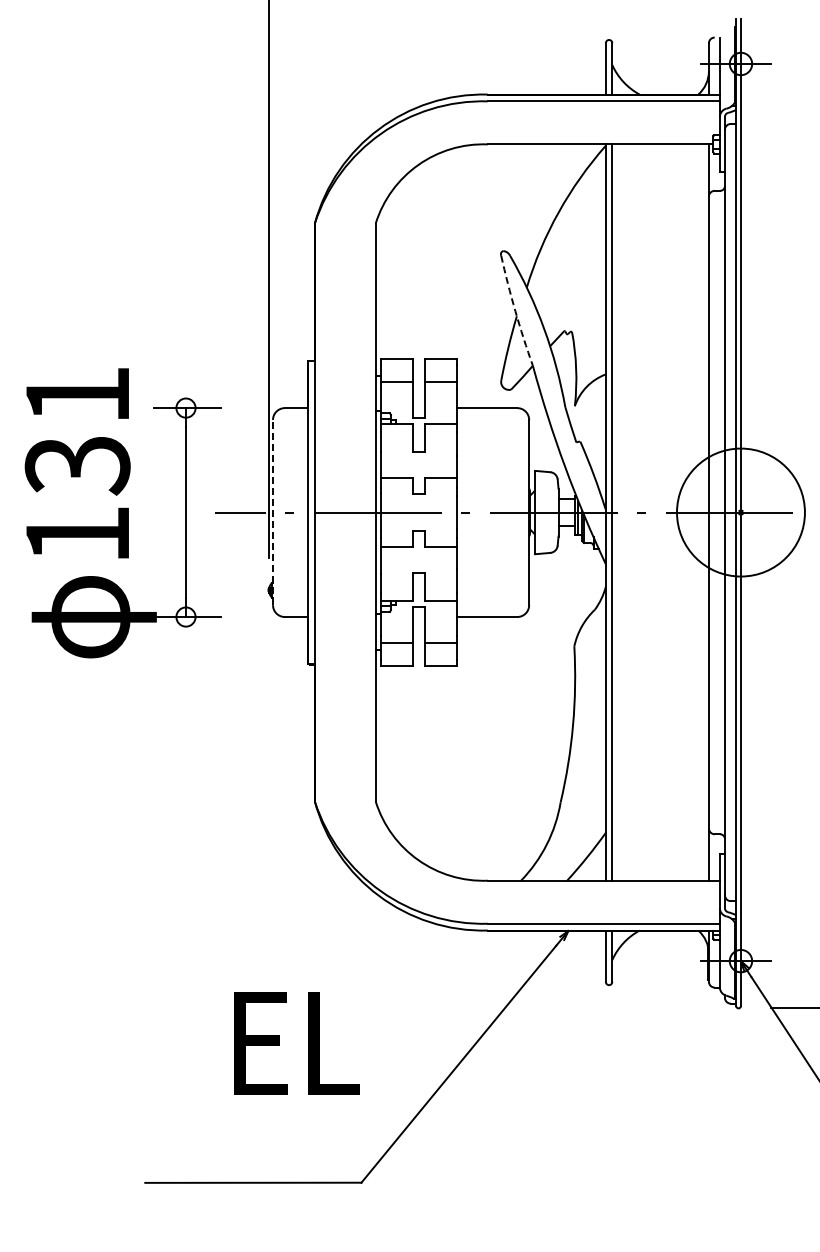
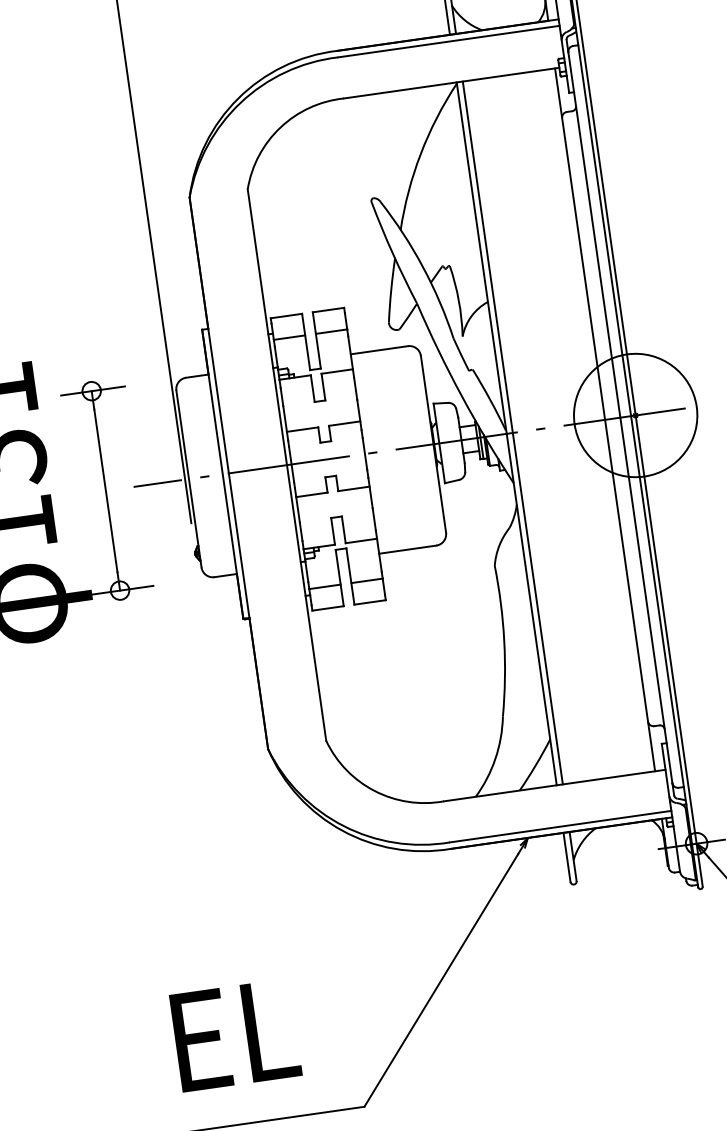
arc: (515, 311) -> (393, 254), dashed -> solid
line: (273, 512) -> (189, 478), dashed -> solid
text: (296, 1043) -> (235, 1035), moved

